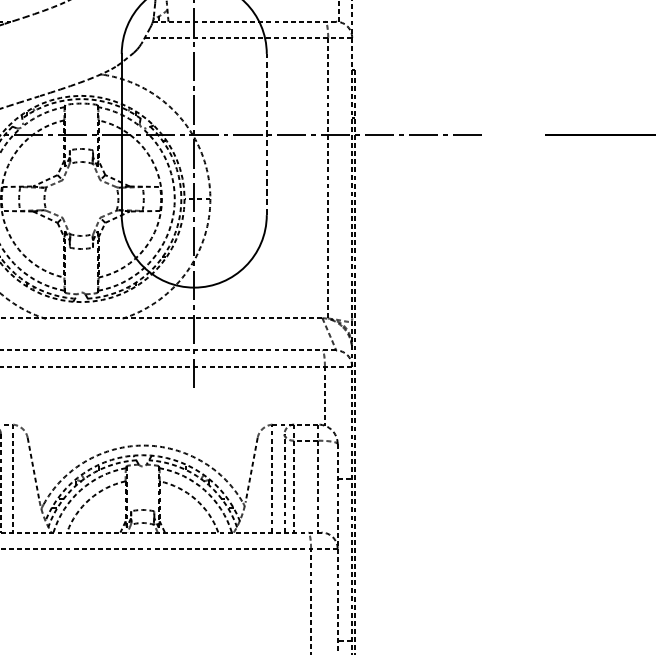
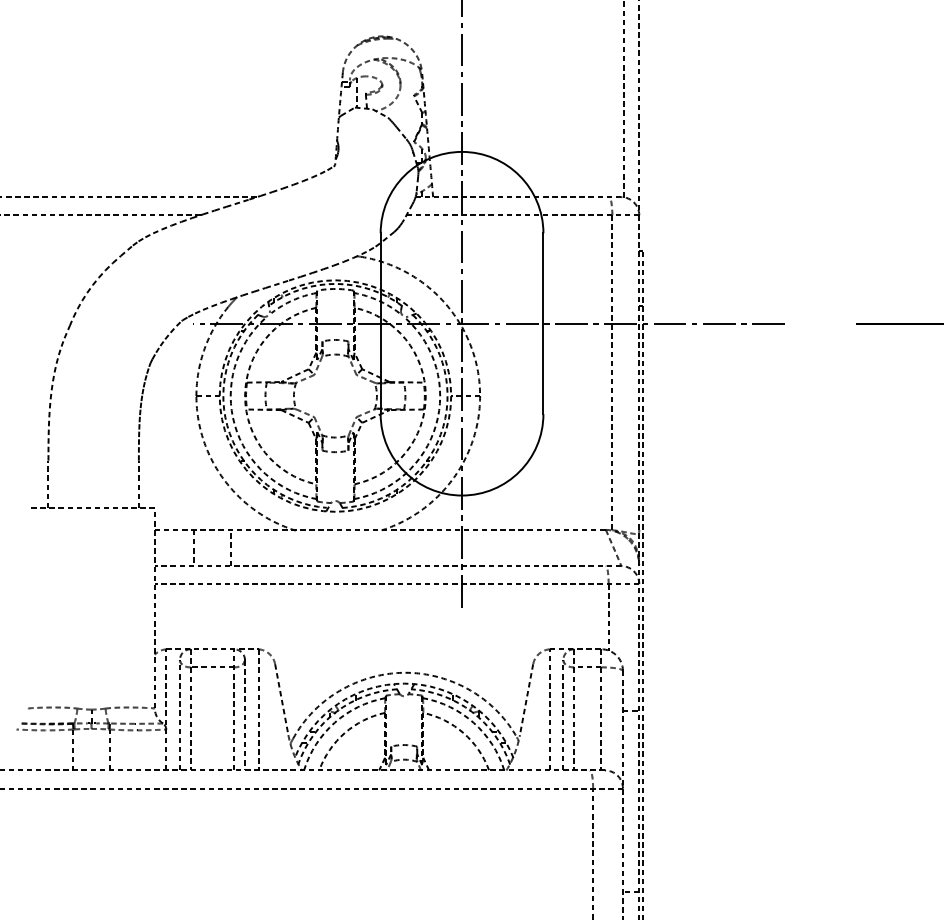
line: (266, 134) -> (543, 323), dashed -> solid

